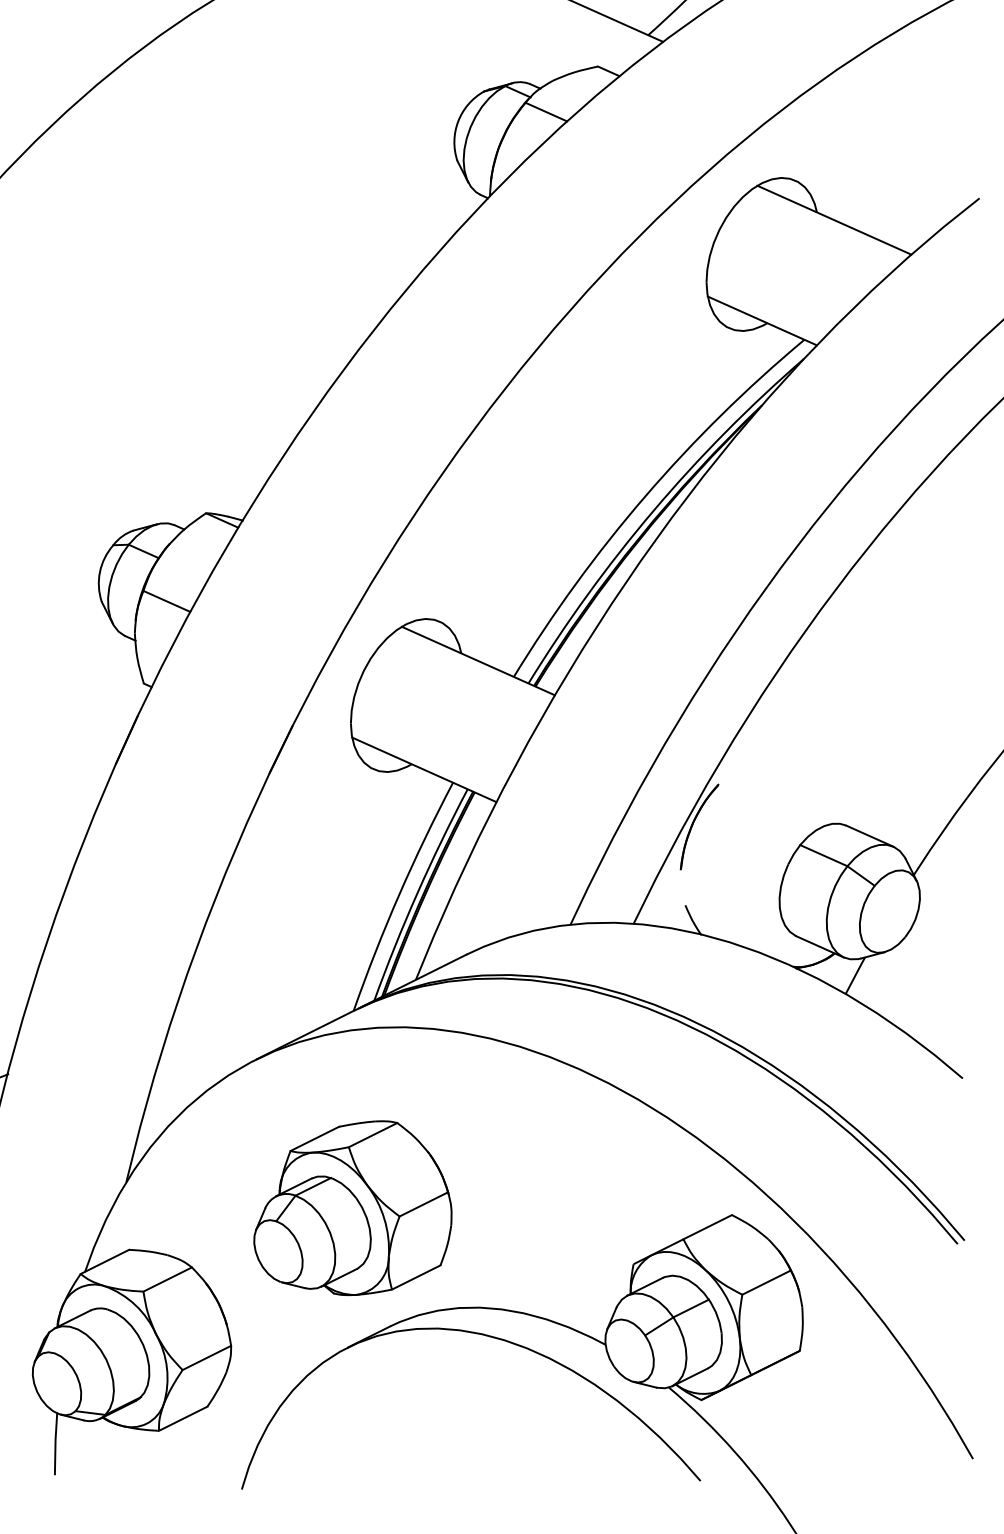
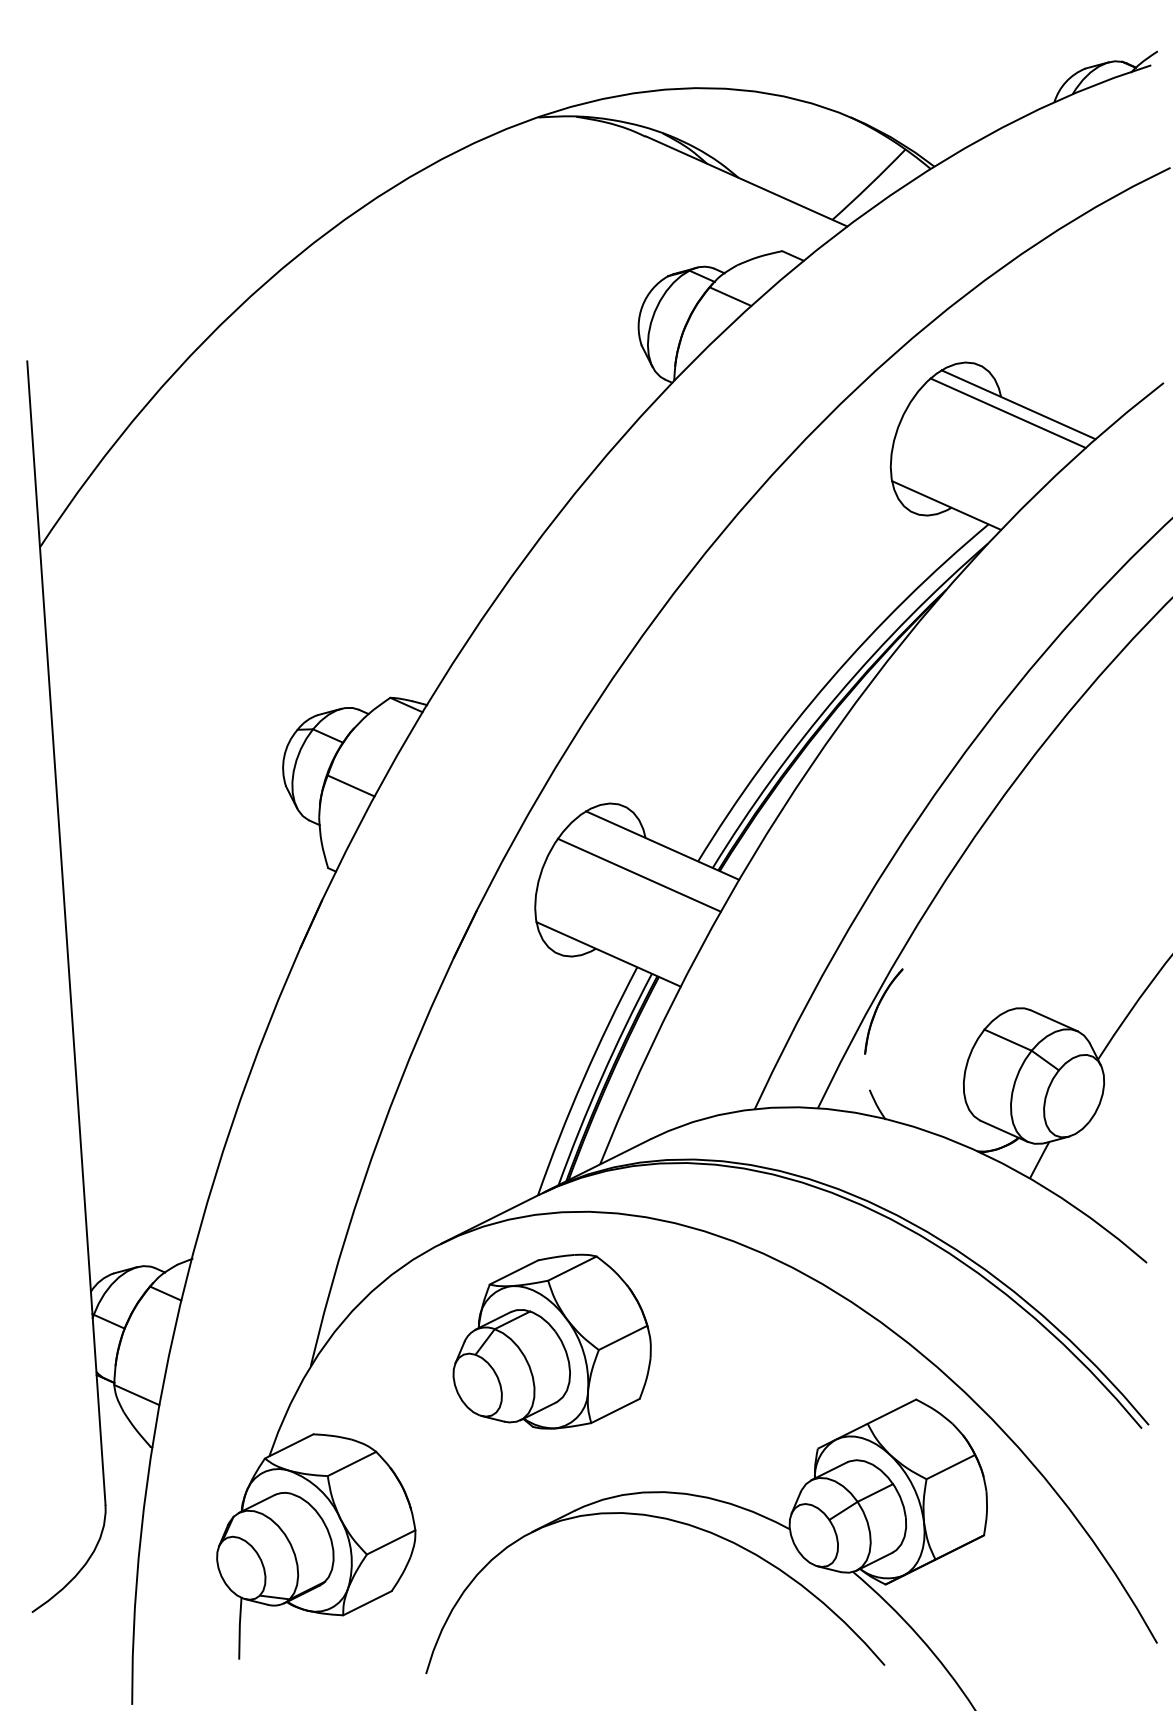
line: (823, 227) -> (1007, 412), added
line: (454, 689) -> (638, 874), added
part: (352, 1208) -> (551, 1341), moved

